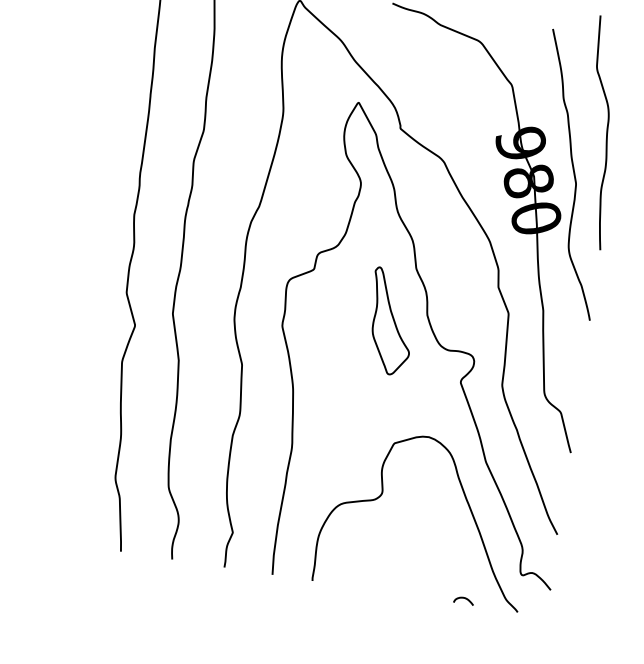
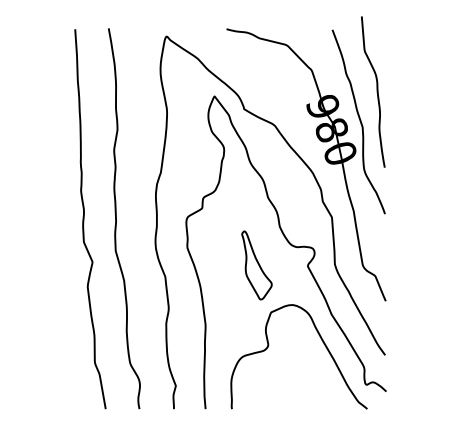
part: (390, 321) -> (256, 265), moved
curve: (464, 598) -> (331, 405), removed

